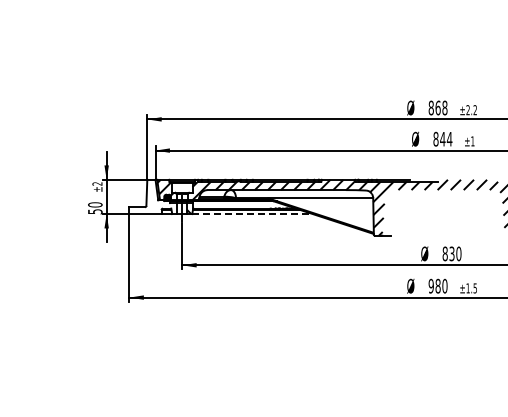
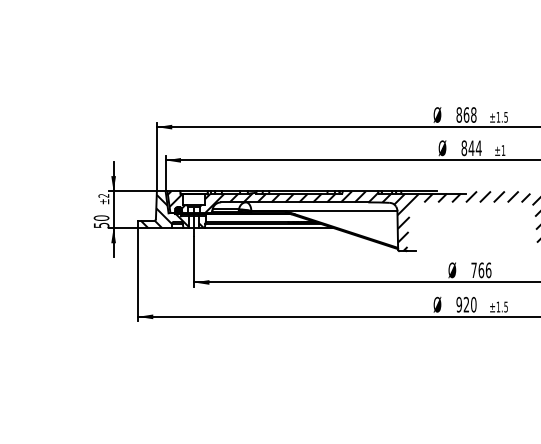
text: (471, 110) -> (502, 117), ±2.2 -> ±1.5
hatch: (154, 198) -> (164, 211), added
line: (253, 214) -> (269, 228), dashed -> solid
text: (451, 253) -> (480, 269), 830 -> 766
text: (437, 286) -> (465, 305), 980 -> 920

